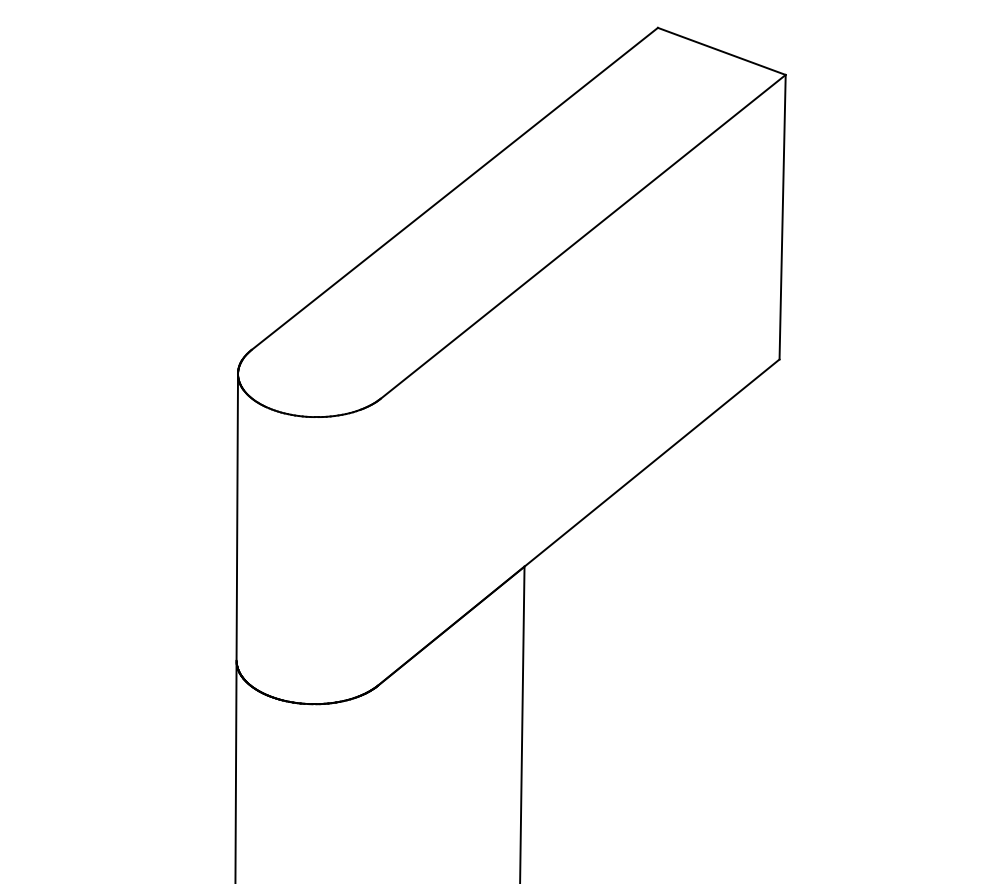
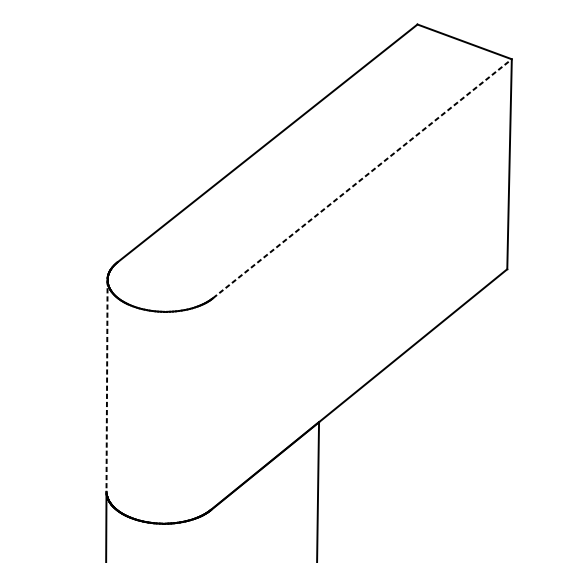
line: (583, 236) -> (362, 178), solid -> dashed
line: (237, 517) -> (107, 385), solid -> dashed

